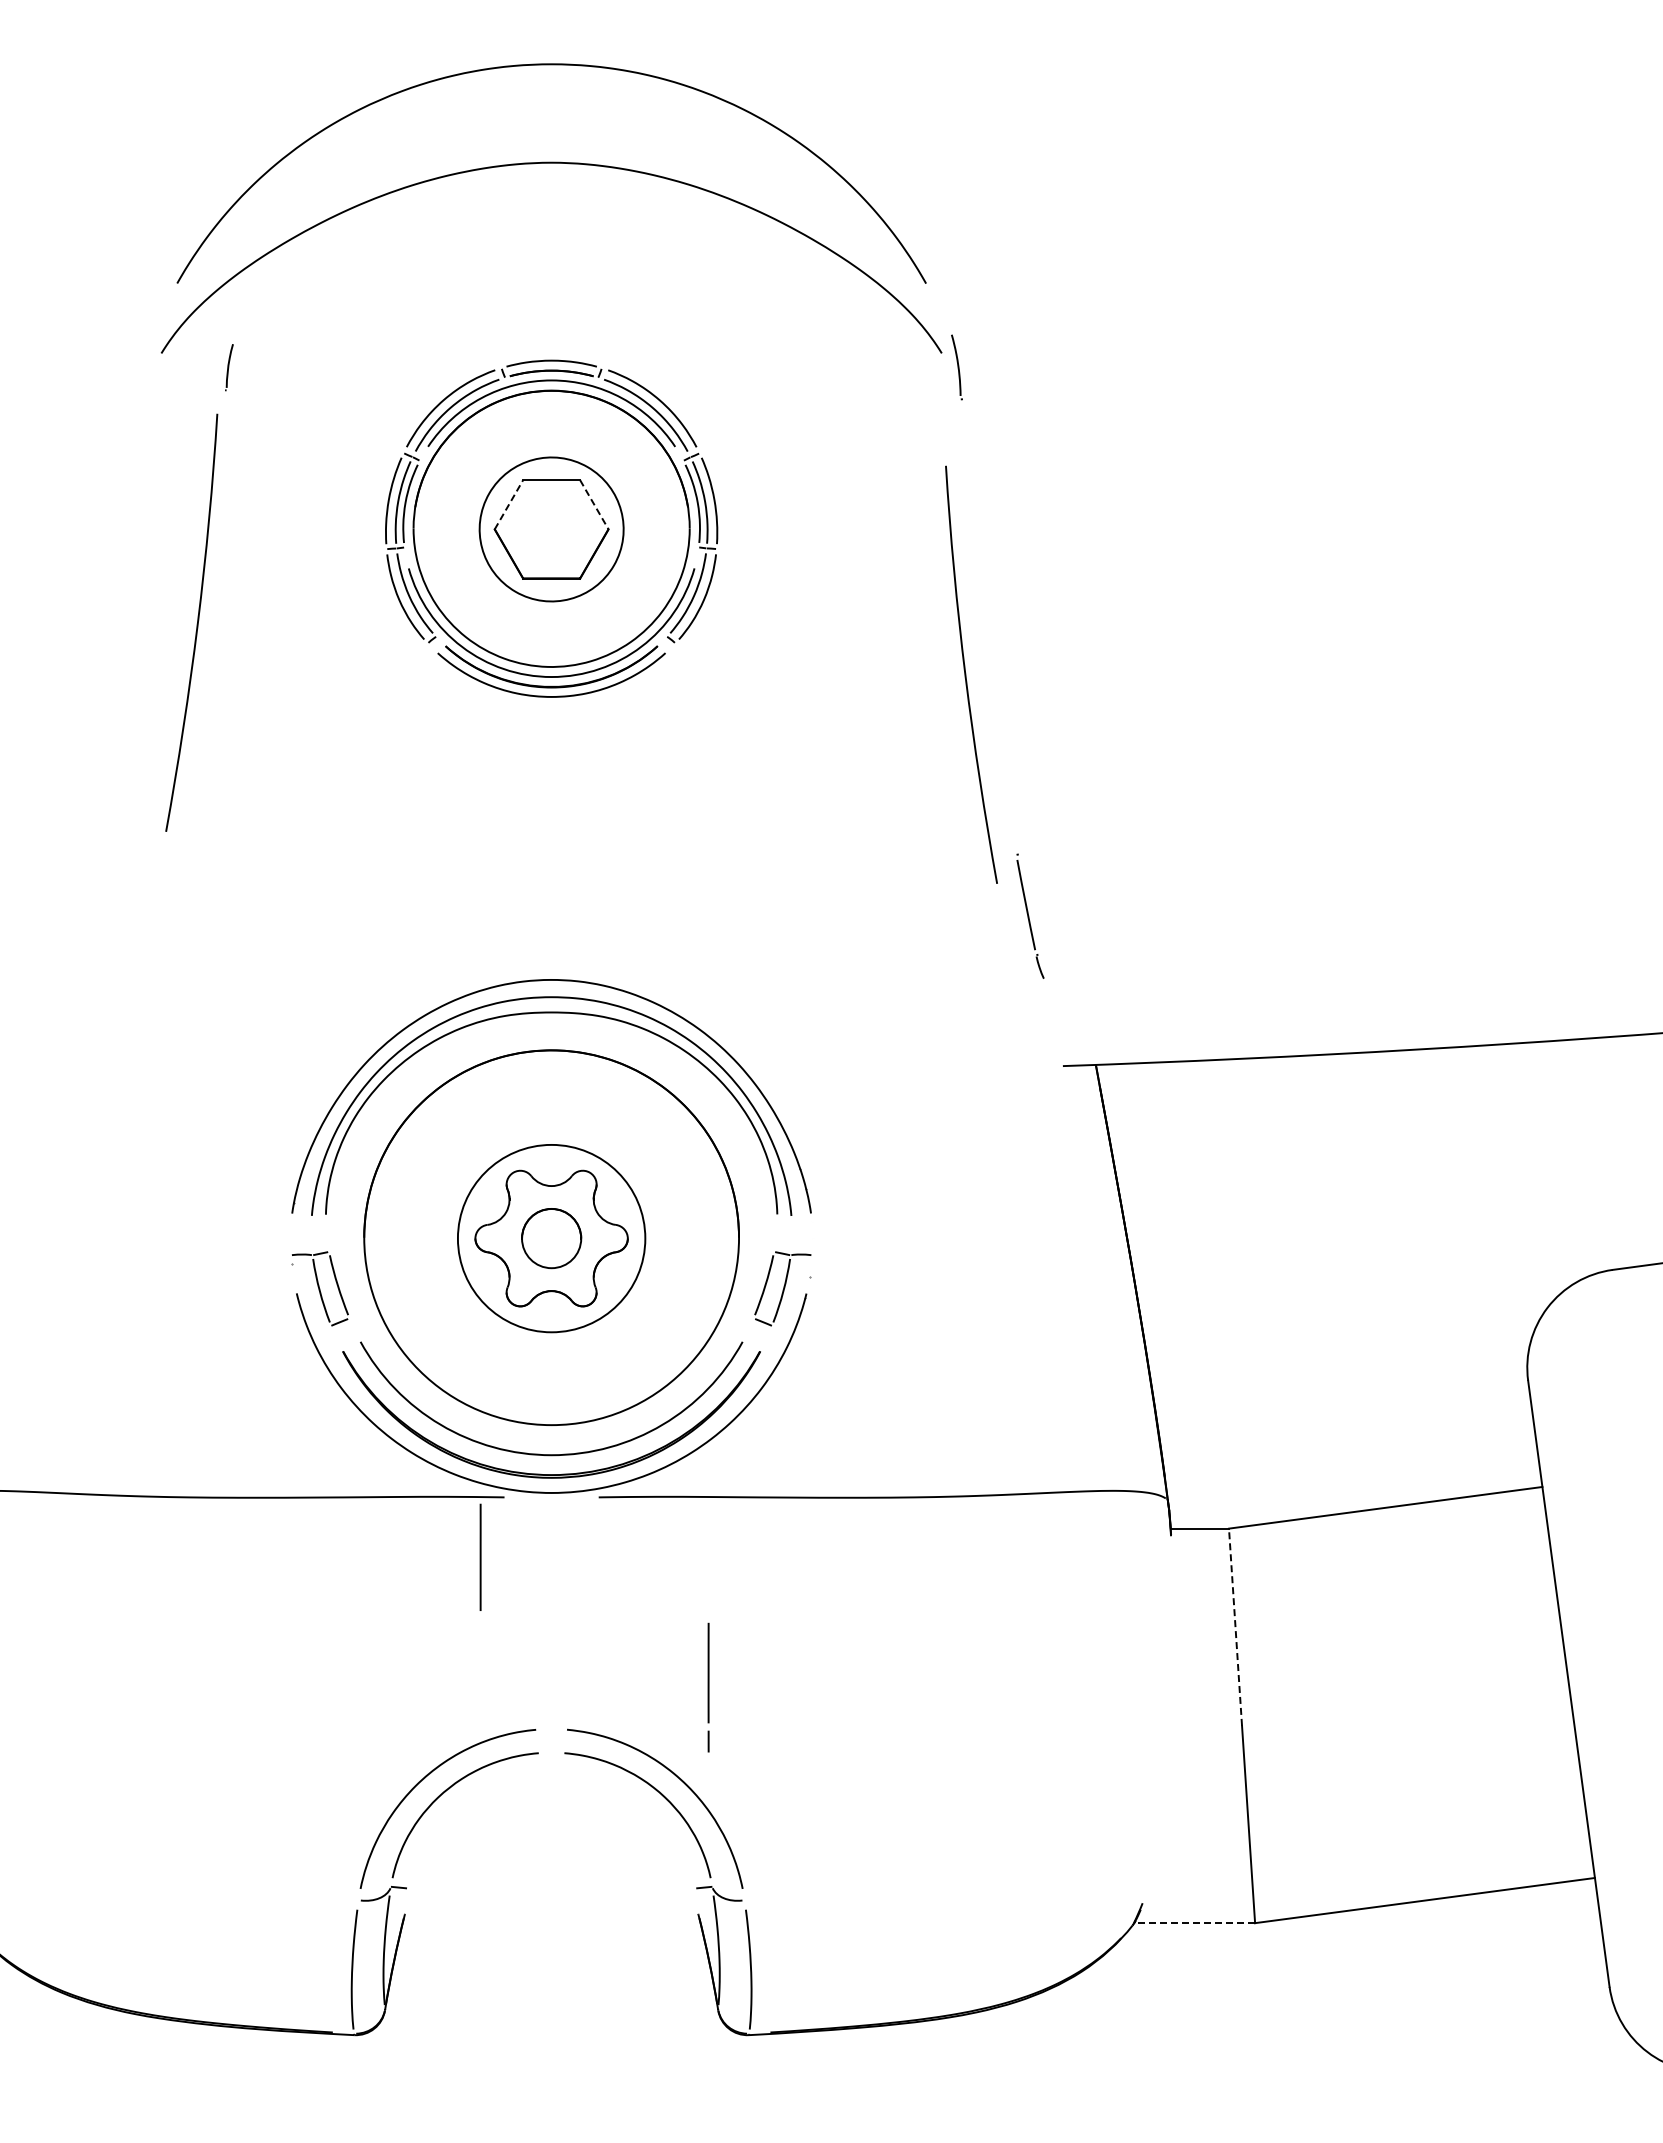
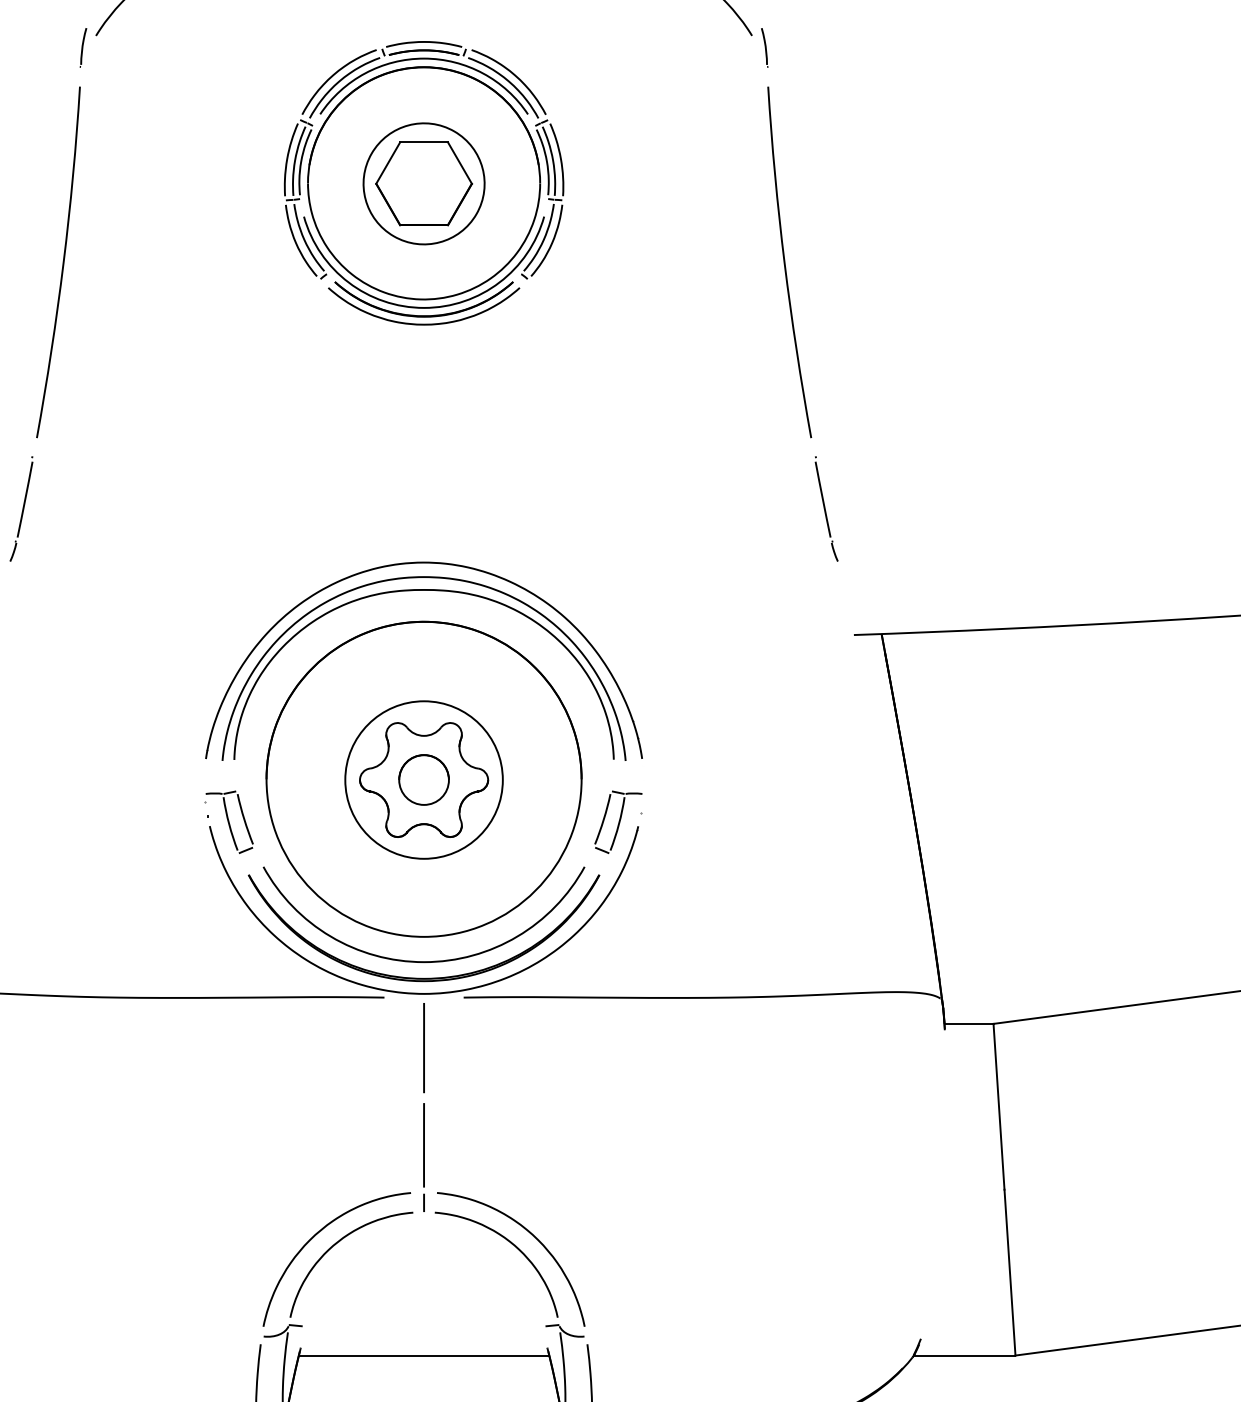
part: (229, 367) -> (83, 47), moved
part: (956, 367) -> (764, 47), size x0.71
line: (509, 504) -> (388, 162), dashed -> solid
line: (594, 505) -> (460, 163), dashed -> solid
curve: (196, 623) -> (62, 262), moved
curve: (966, 674) -> (785, 262), moved
part: (72, 915) -> (21, 508), added
line: (480, 1556) -> (423, 1047), moved
line: (1235, 1627) -> (999, 1106), dashed -> solid
line: (708, 1687) -> (423, 1157), moved
line: (551, 1923) -> (423, 1355), added
line: (1194, 1923) -> (964, 1355), dashed -> solid

